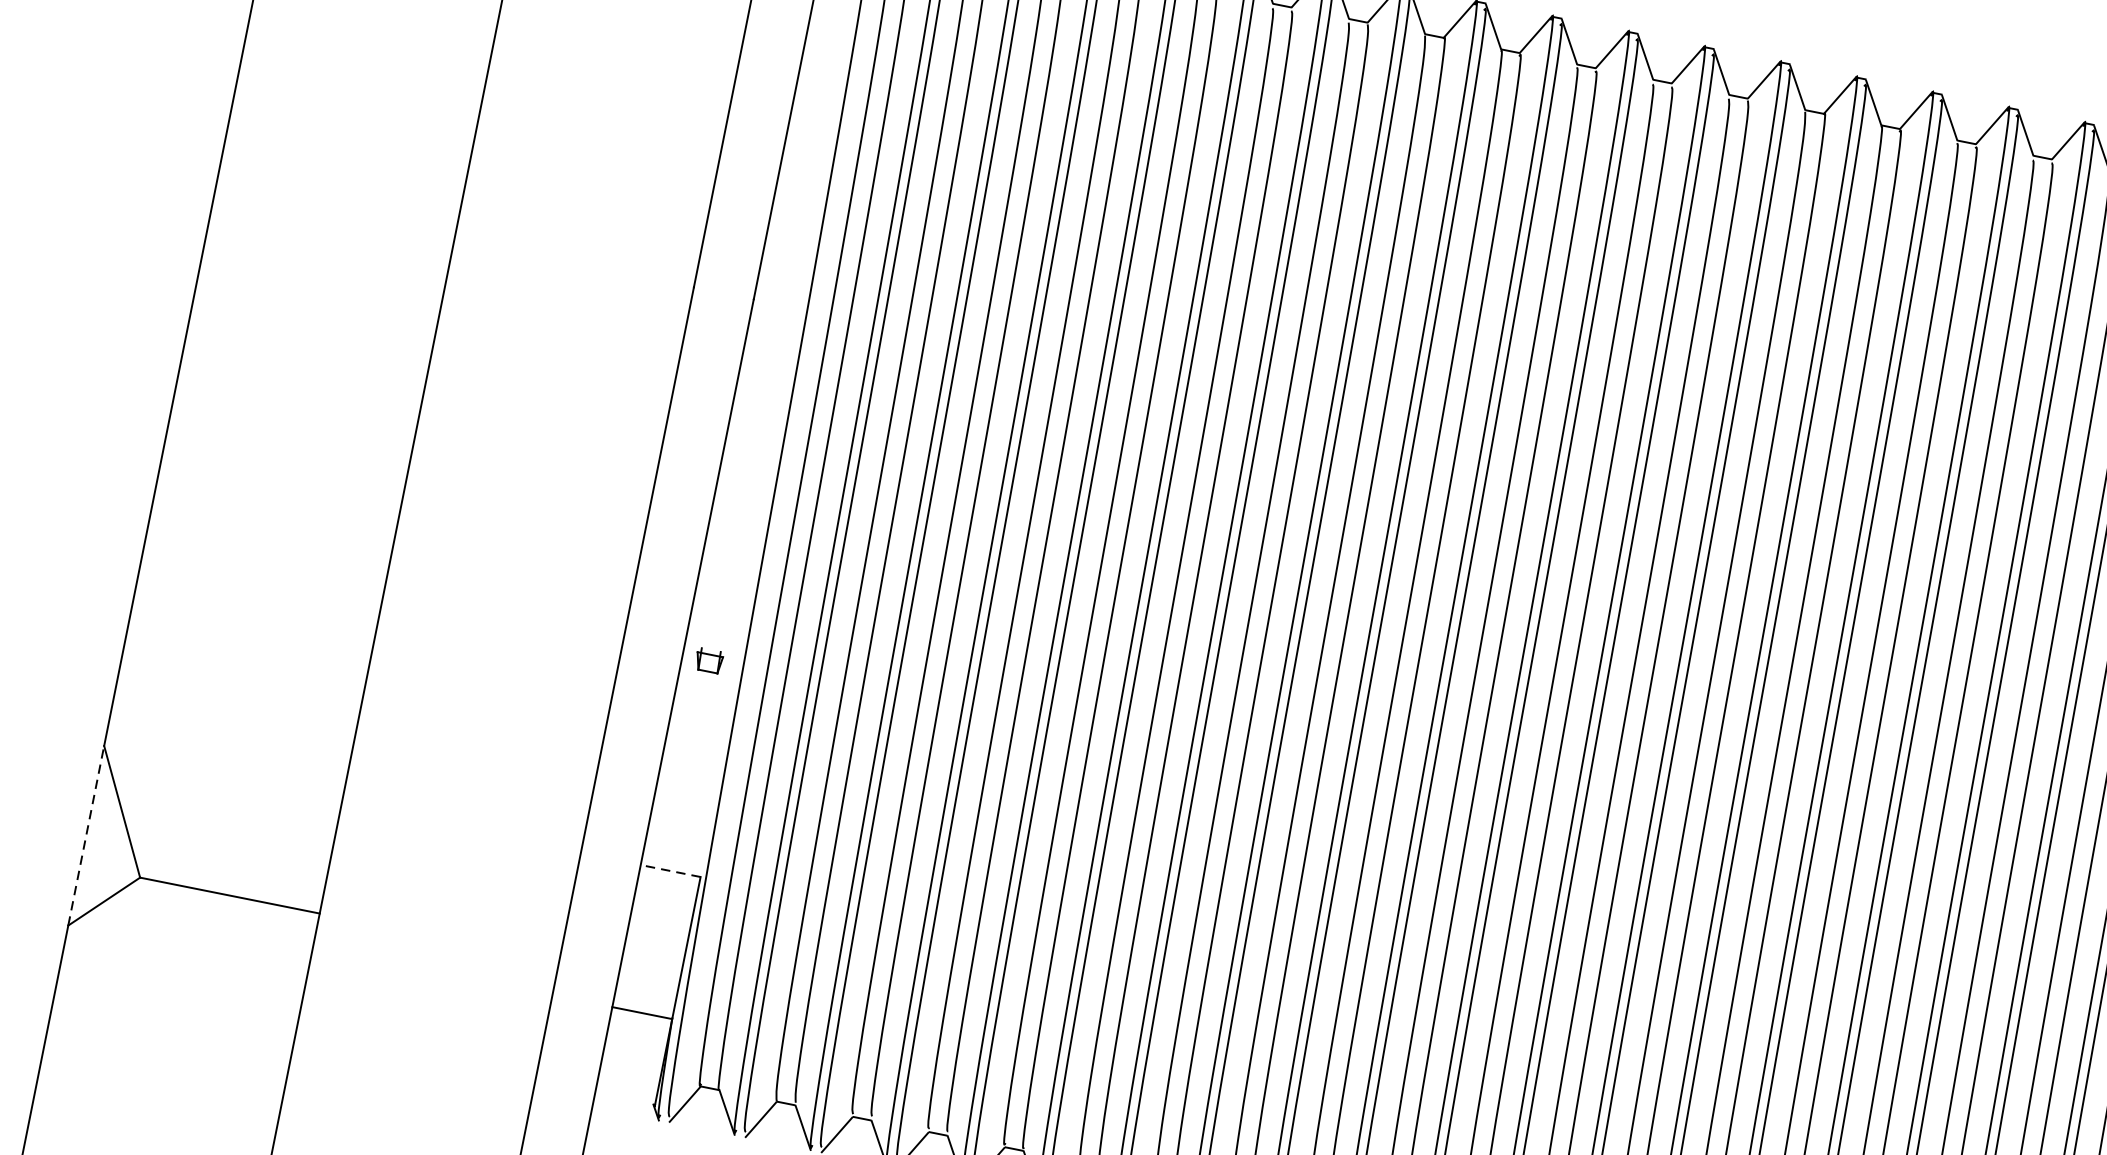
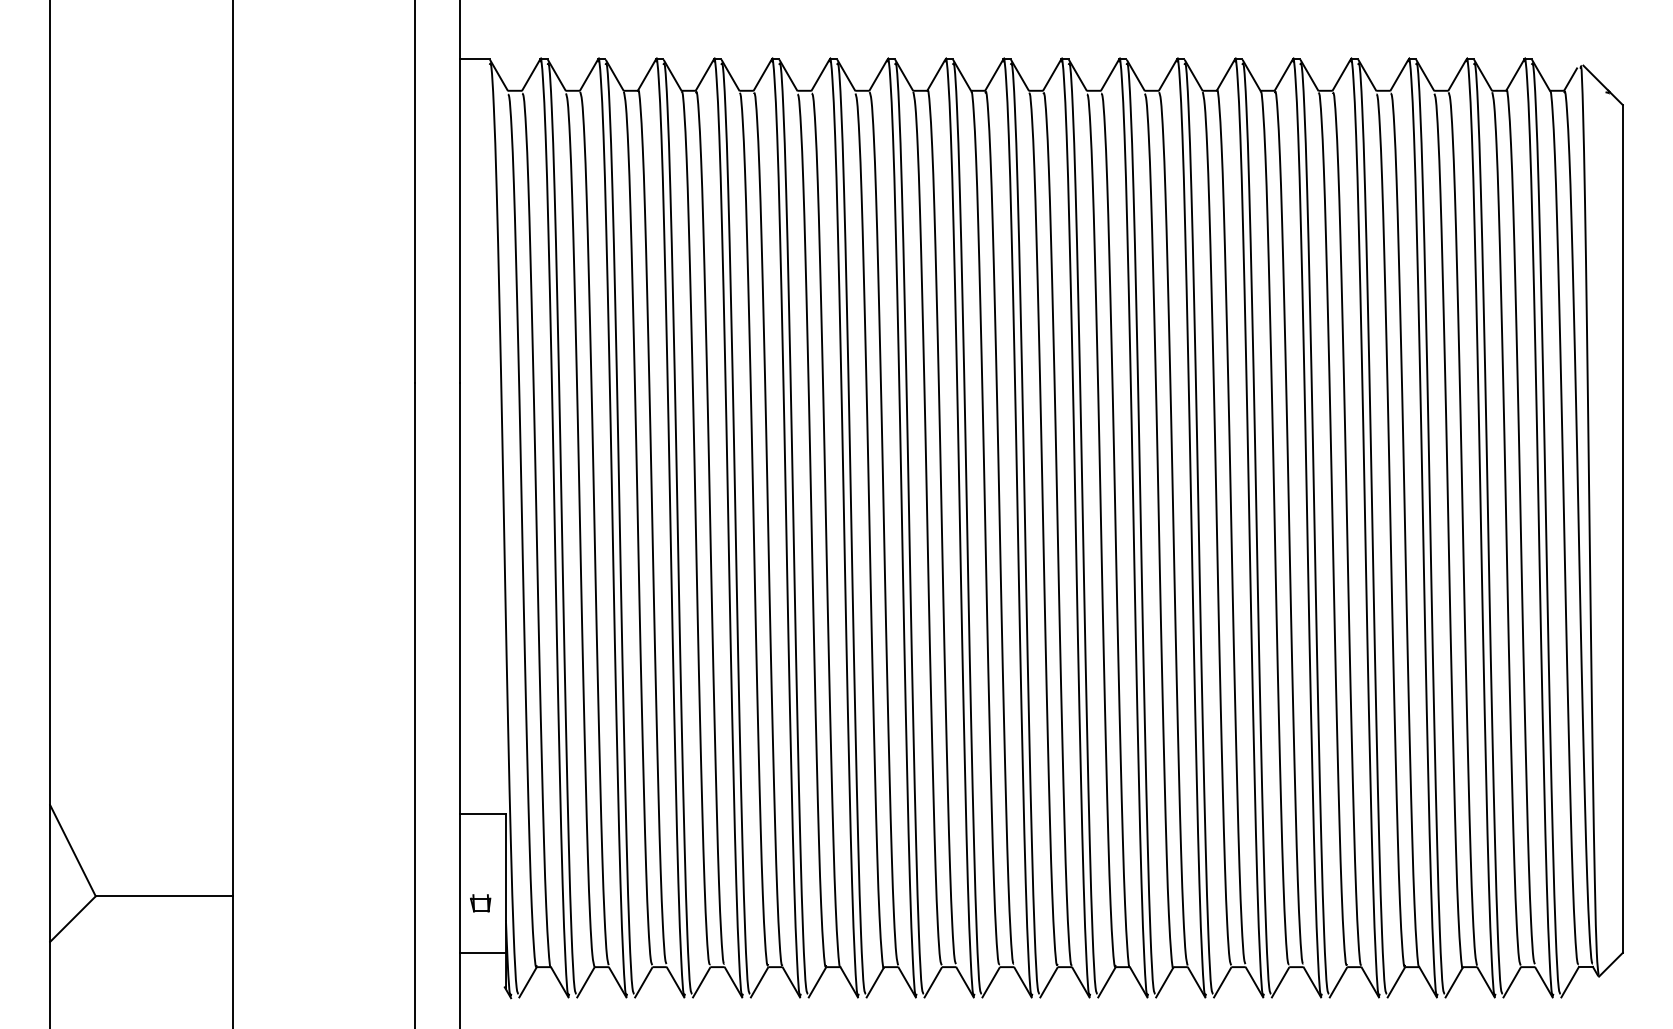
part: (708, 661) -> (480, 903), moved
line: (86, 835) -> (50, 873), dashed -> solid
line: (671, 870) -> (483, 813), dashed -> solid
line: (642, 1013) -> (483, 953), moved

